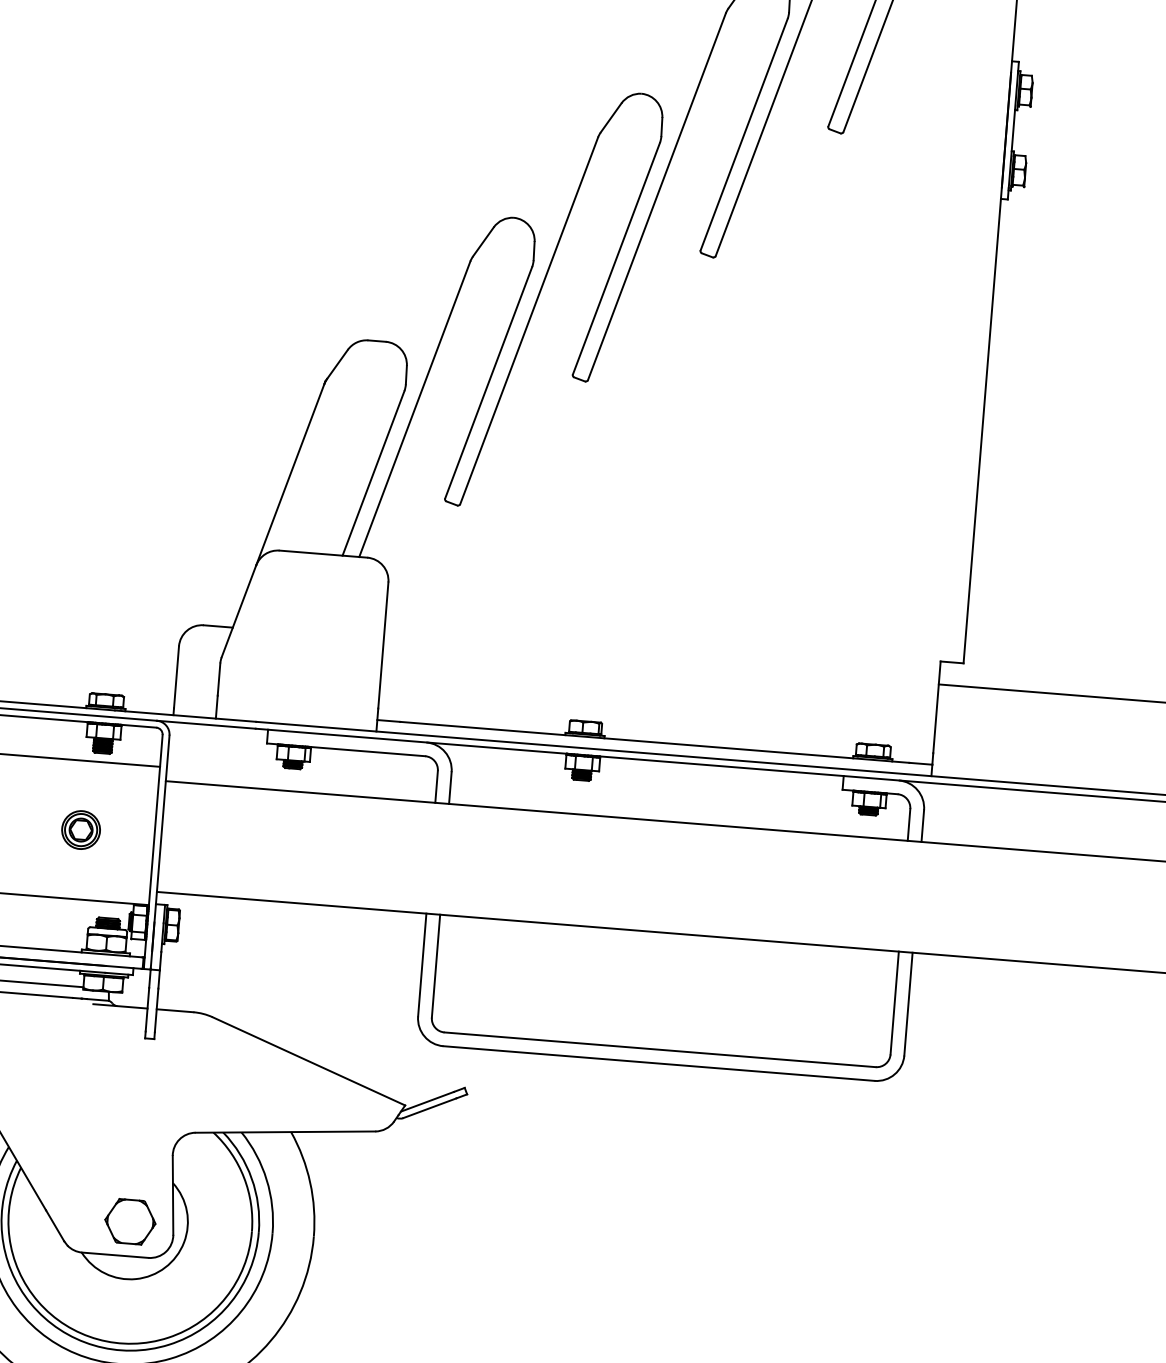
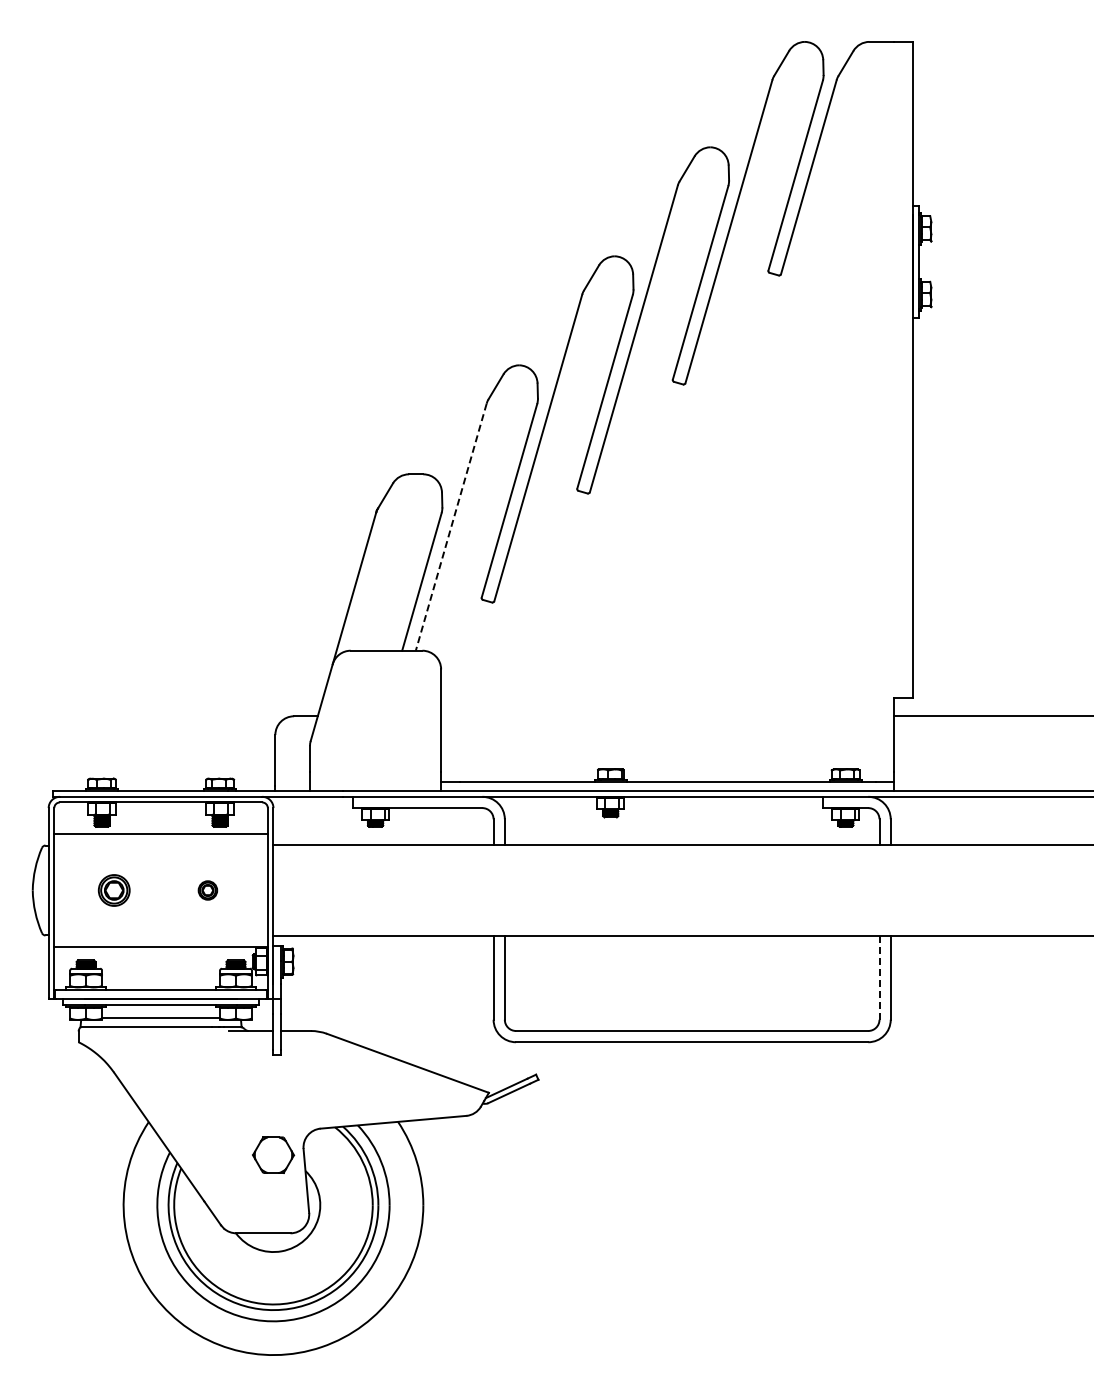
line: (415, 409) -> (451, 527), solid -> dashed
part: (80, 830) -> (207, 890), size x0.6
line: (894, 1002) -> (879, 977), solid -> dashed
part: (130, 1220) -> (273, 1154), moved

